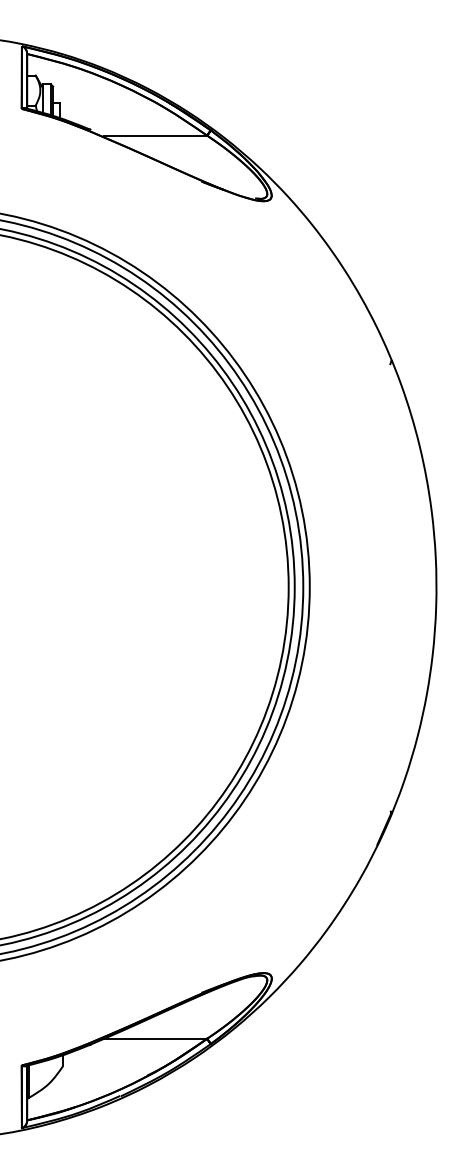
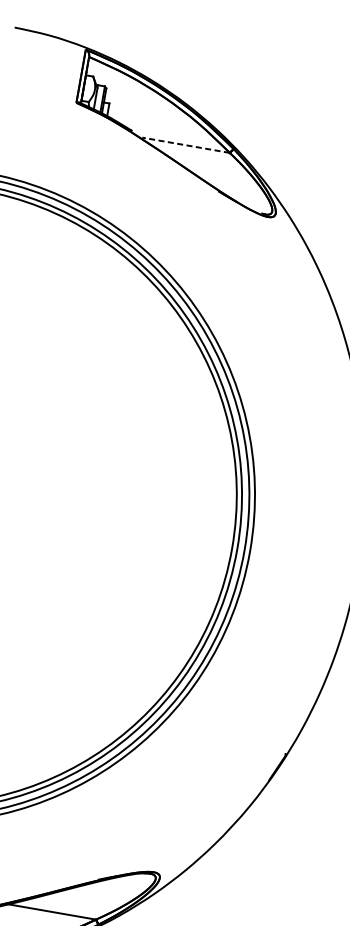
line: (155, 135) -> (186, 145), solid -> dashed

